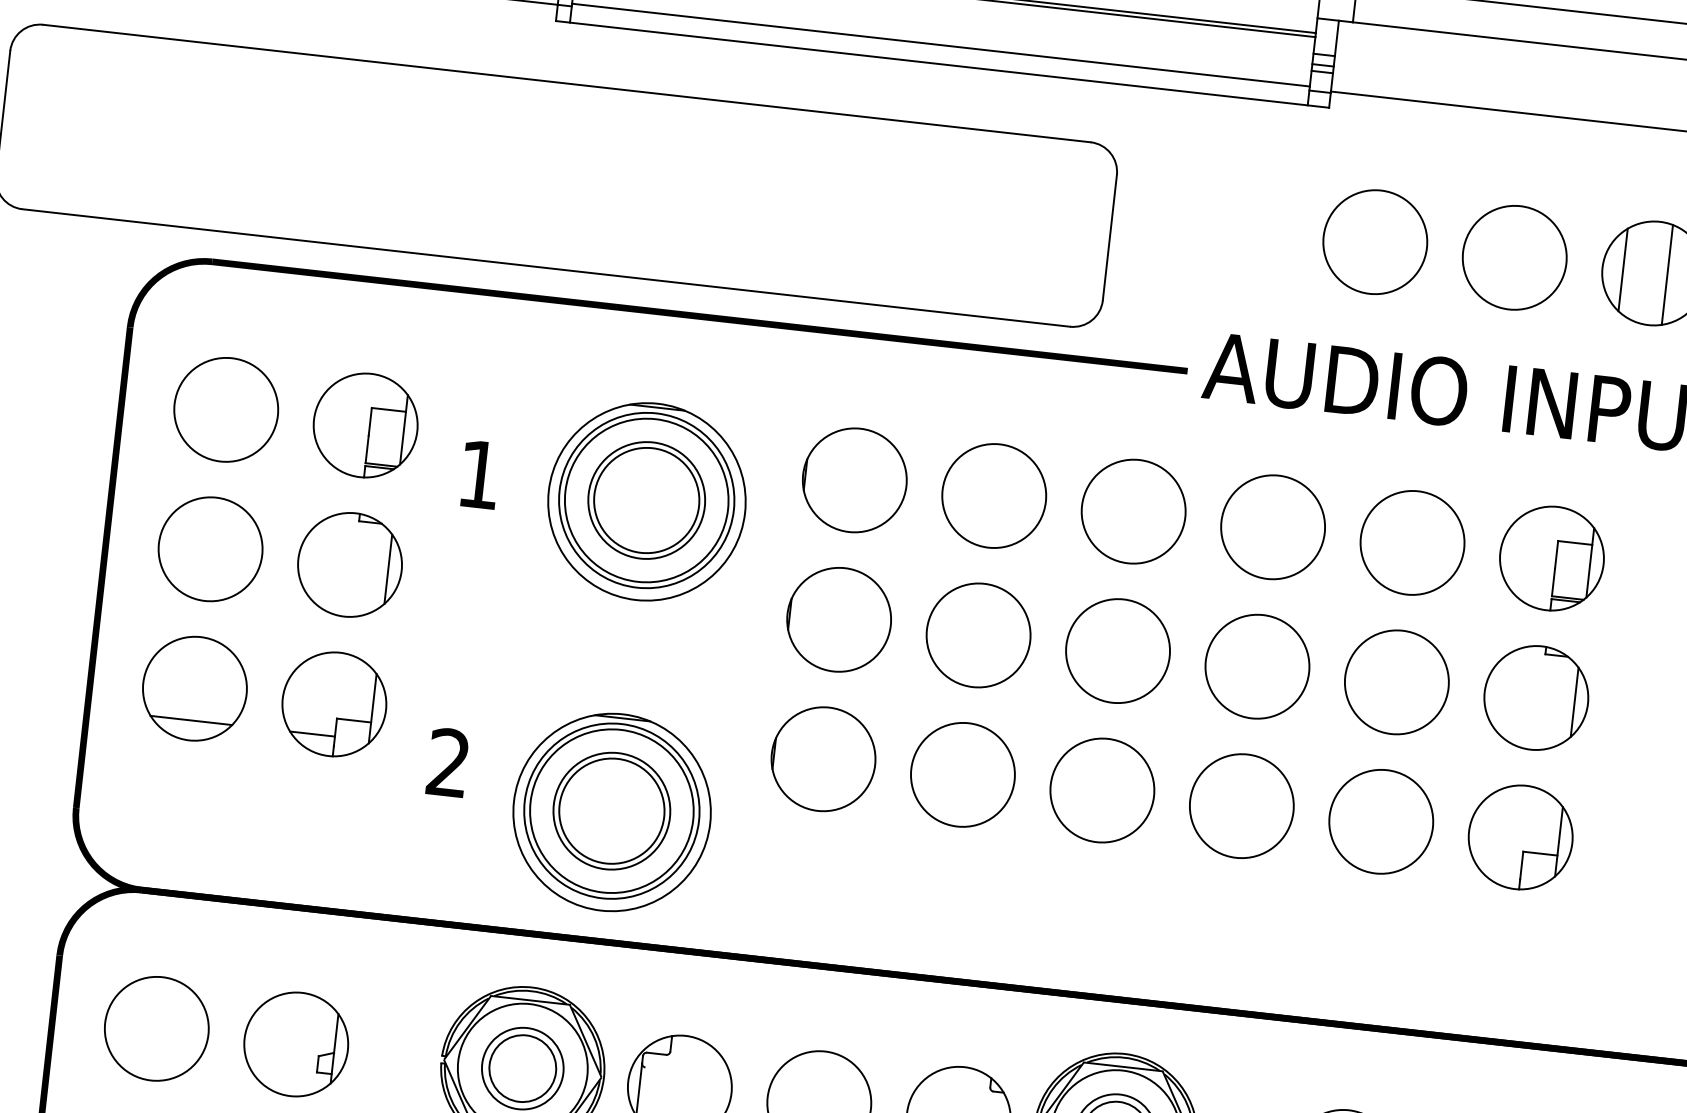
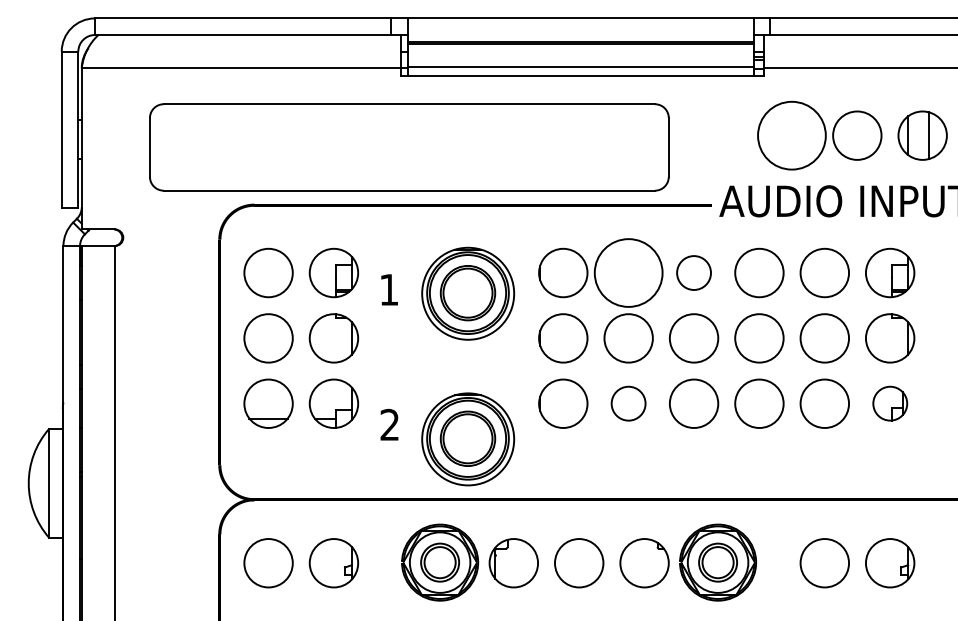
circle: (1374, 241) -> (791, 135), size x1.4
circle: (993, 494) -> (628, 272), size x1.4
circle: (1132, 510) -> (693, 272), size x0.7
circle: (962, 774) -> (628, 403), size x0.7
part: (1521, 836) -> (890, 403), size x0.7

